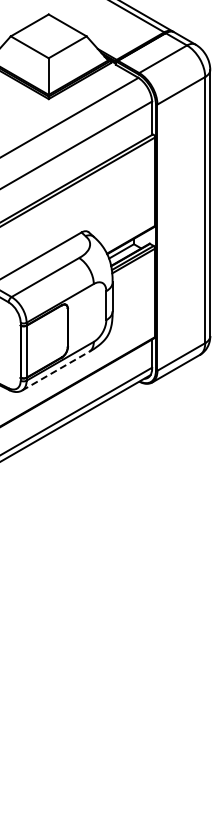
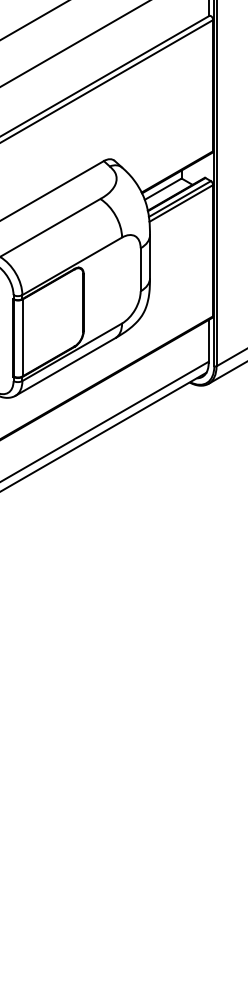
line: (55, 371) -> (65, 367), dashed -> solid

